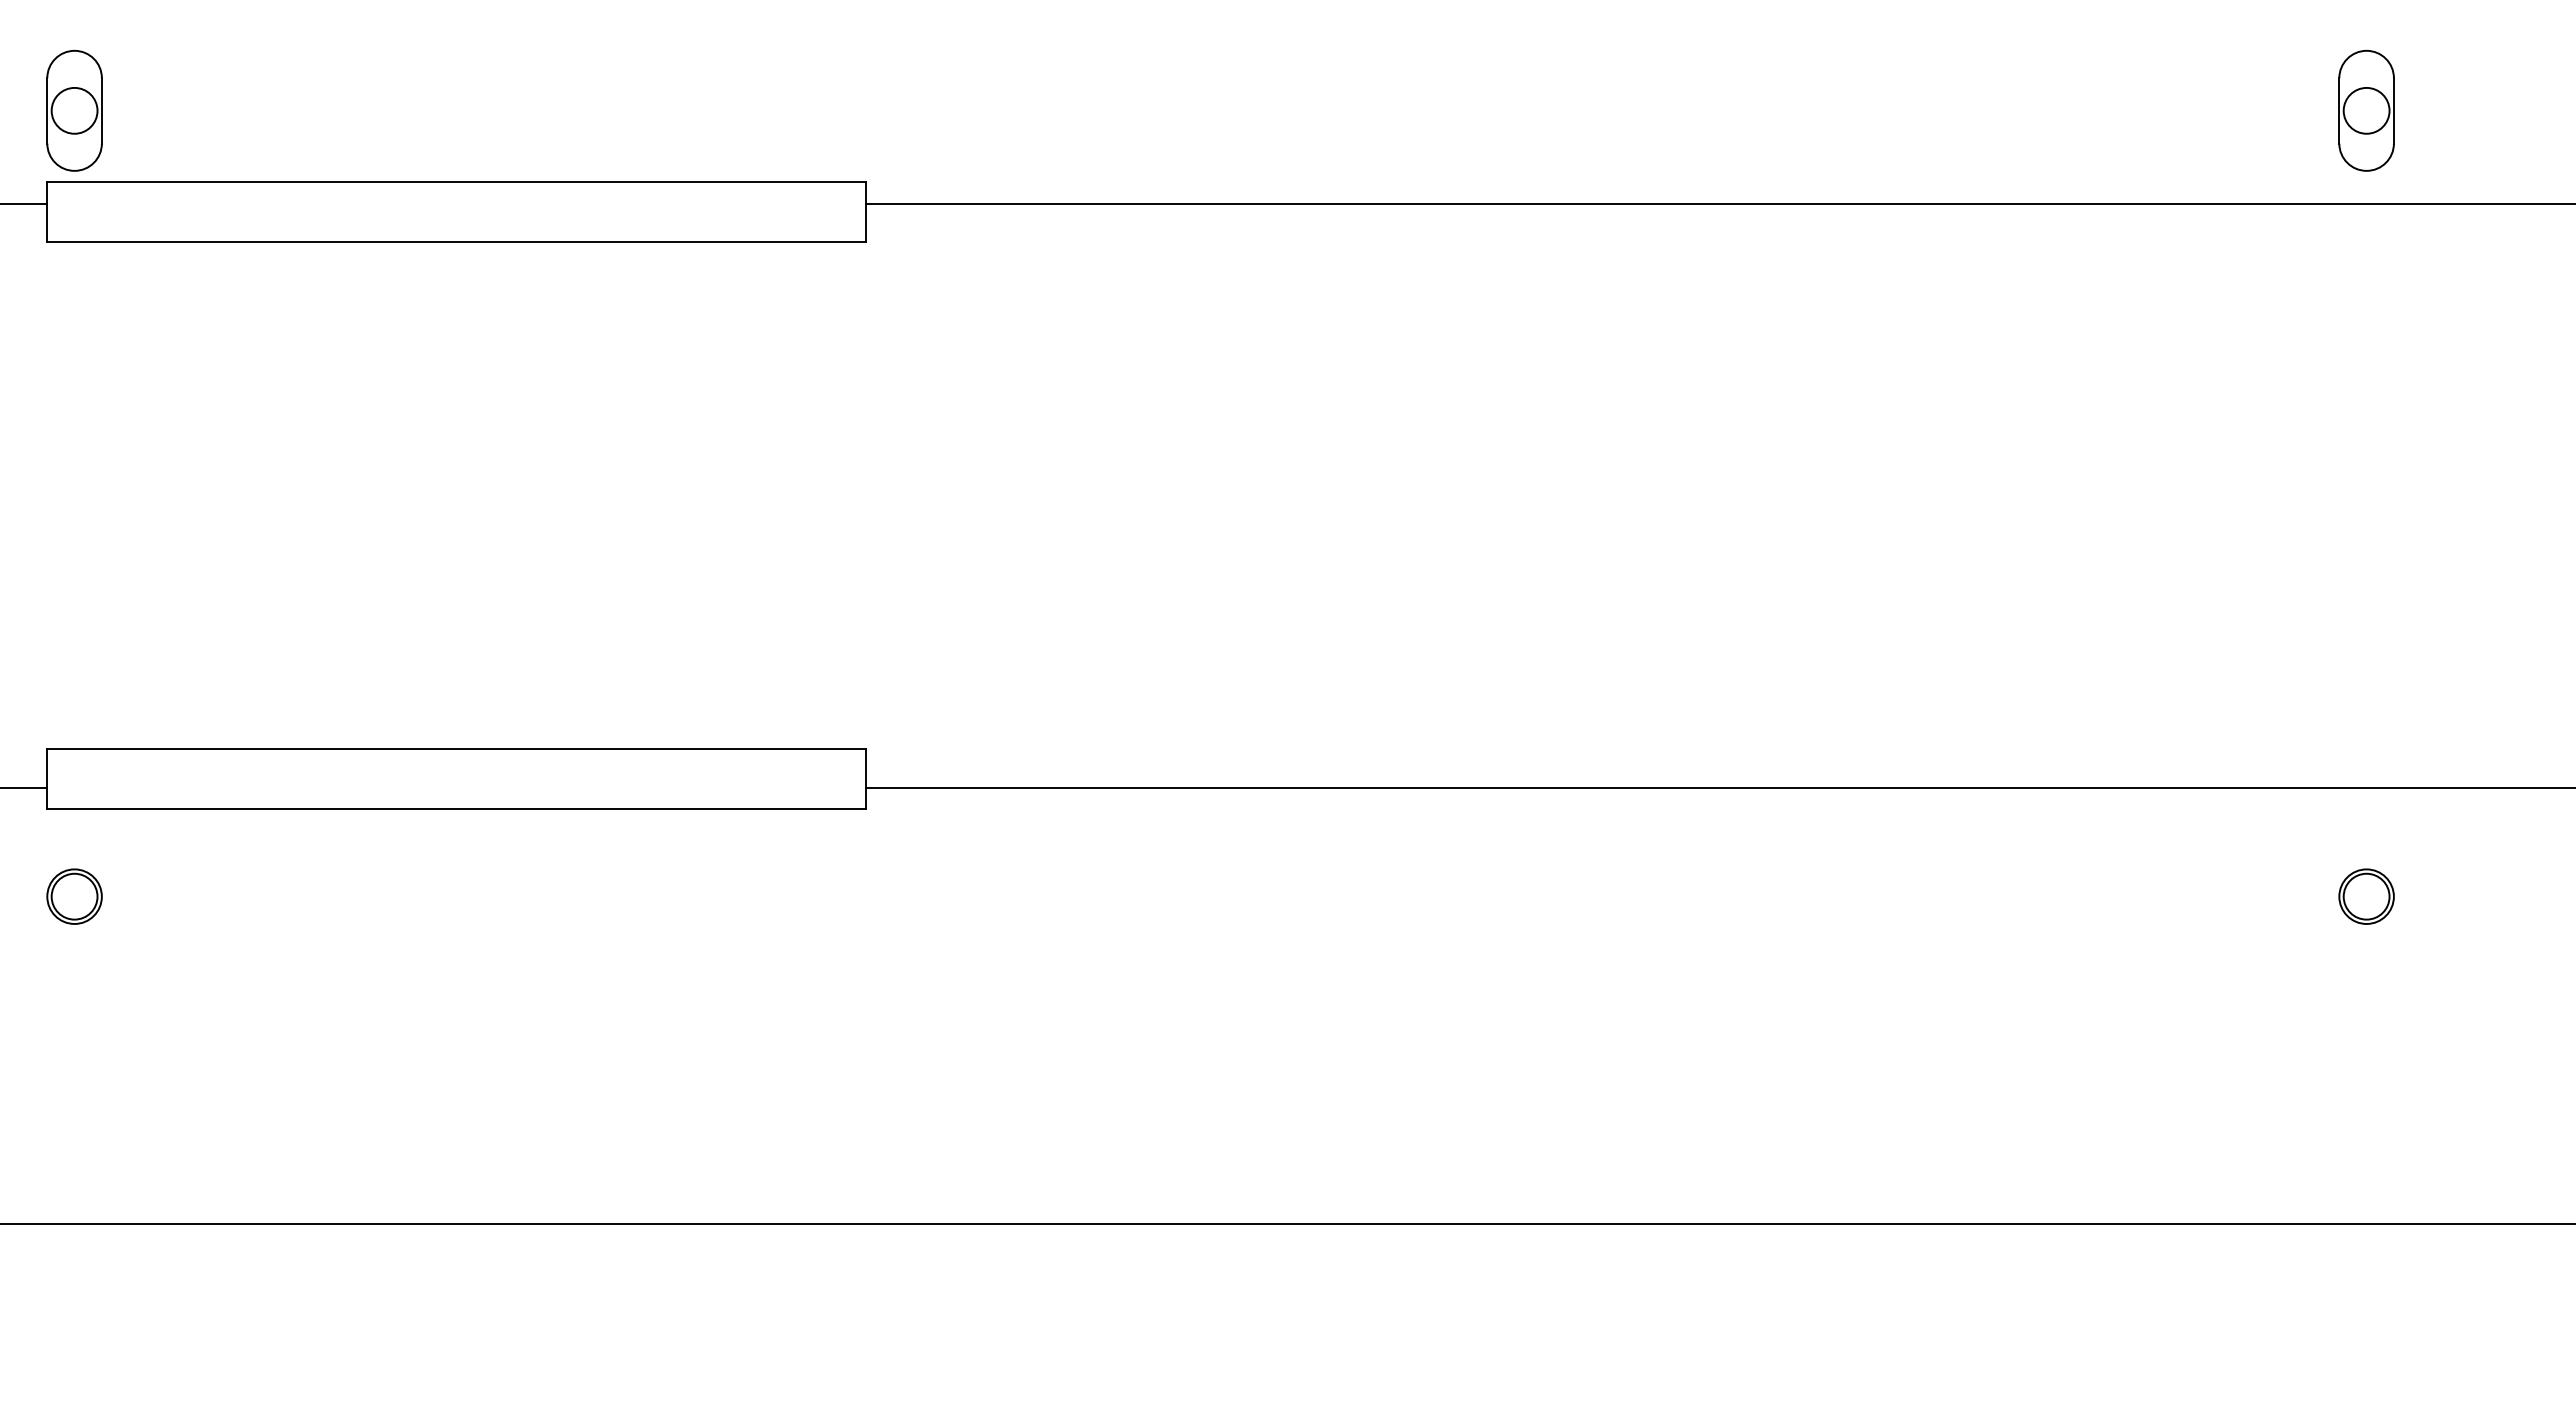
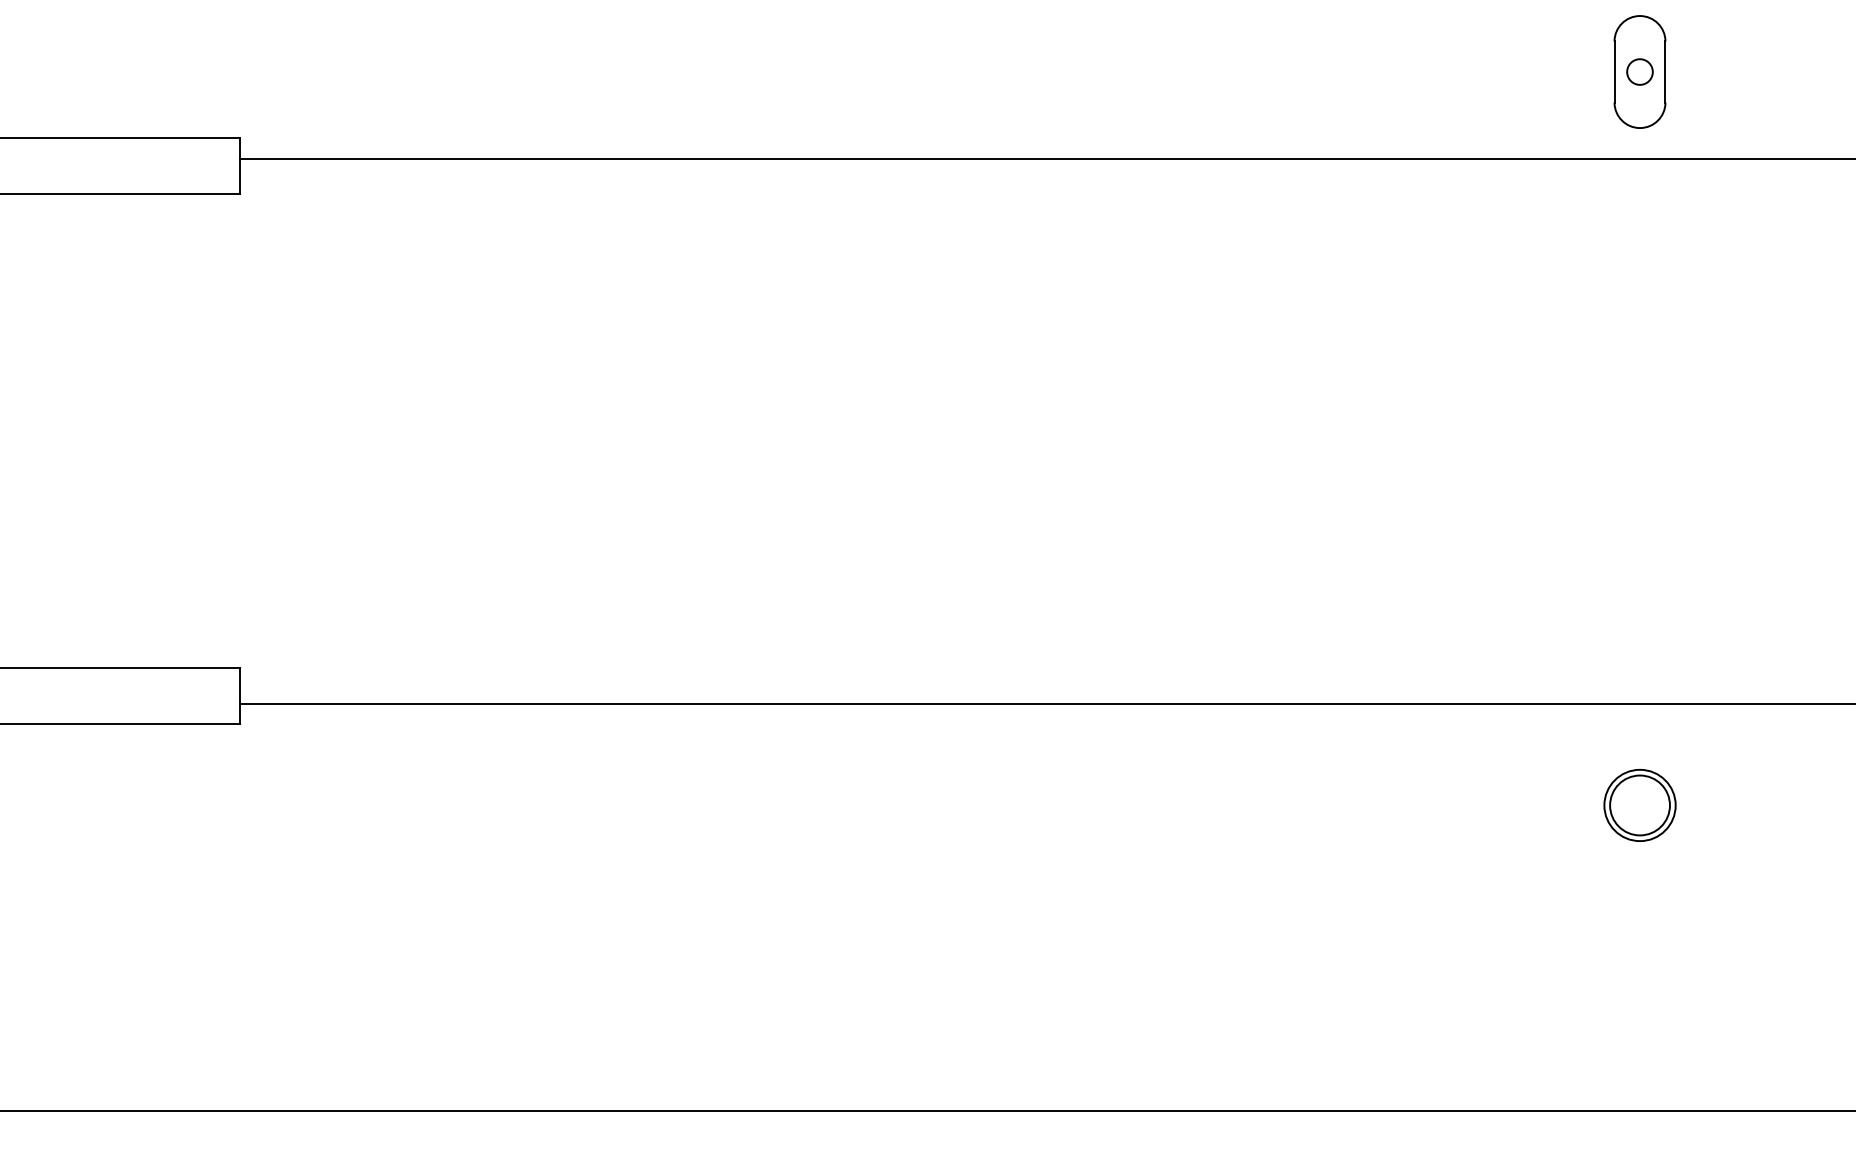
circle: (2366, 110) -> (1639, 71), size x0.6
part: (2366, 896) -> (1639, 805), size x1.4

